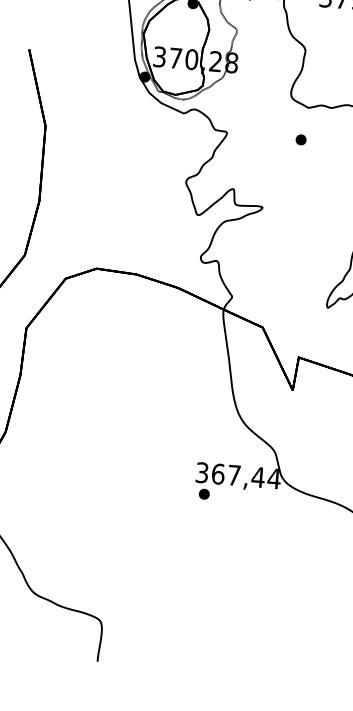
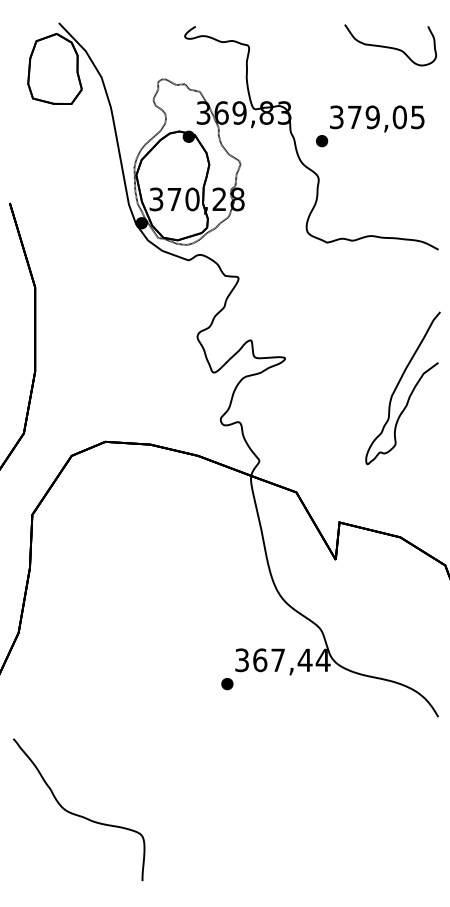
part: (301, 140) -> (322, 141), moved
part: (204, 494) -> (227, 684), moved

